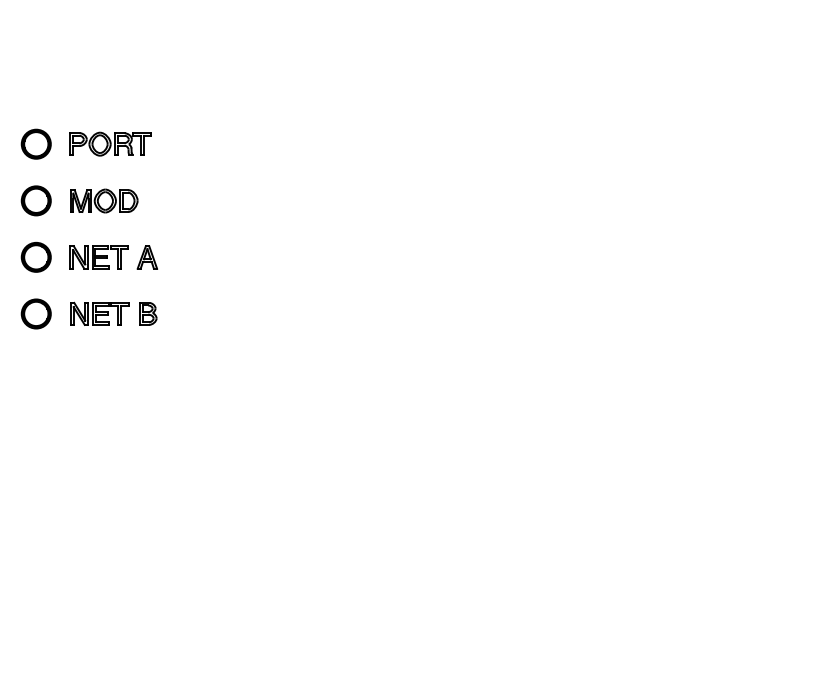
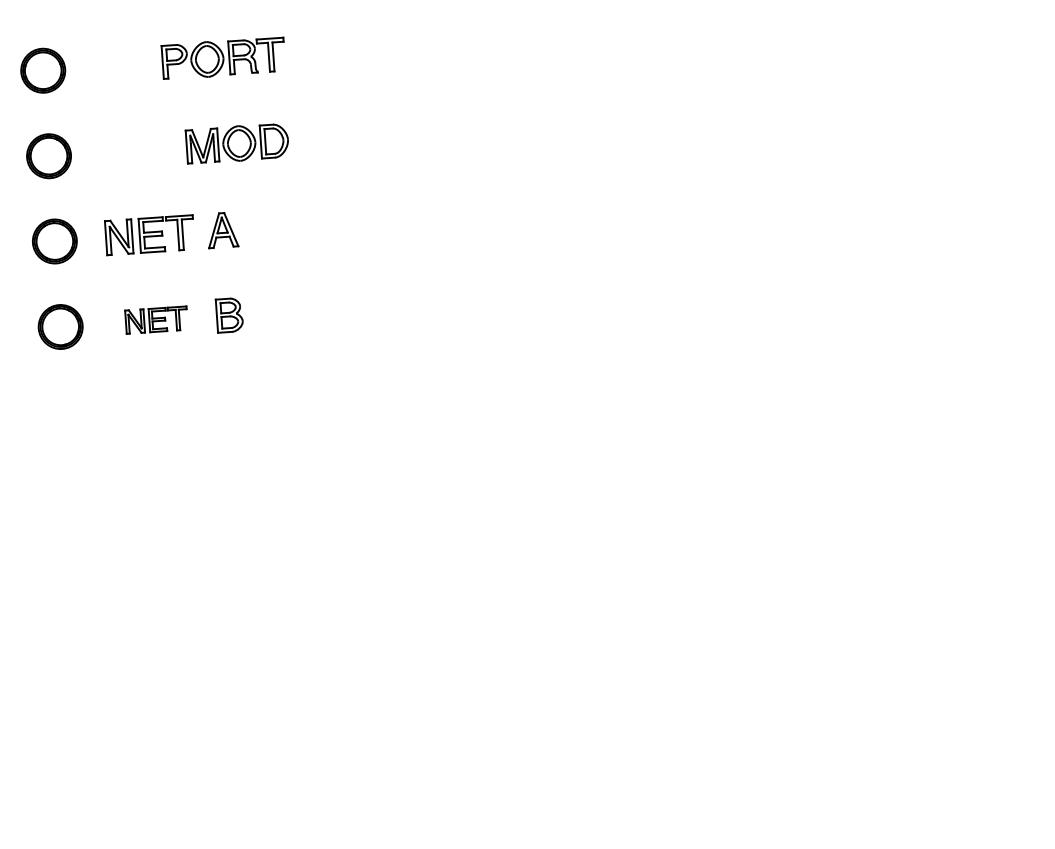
part: (110, 143) -> (223, 57), moved
part: (104, 200) -> (237, 142), moved
part: (99, 313) -> (156, 319), size x0.7

